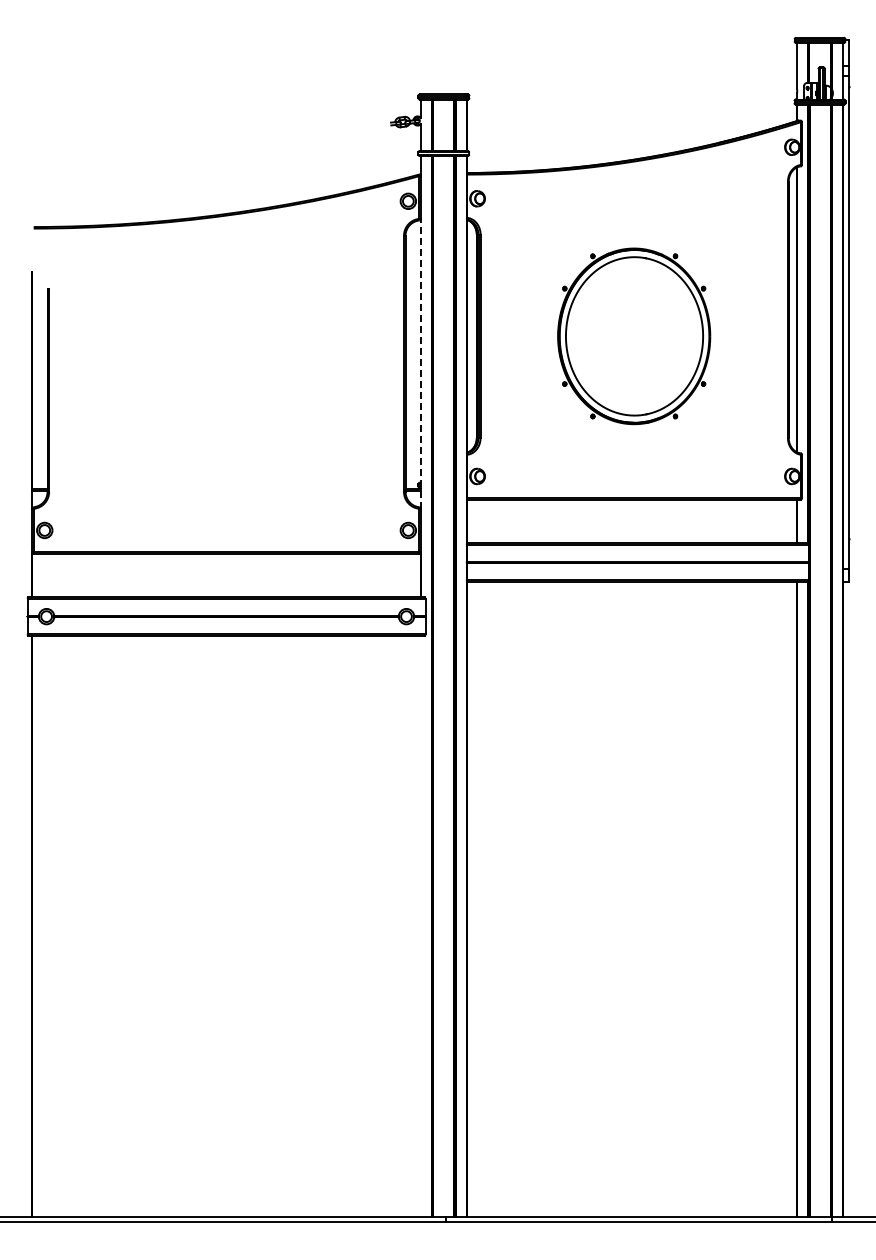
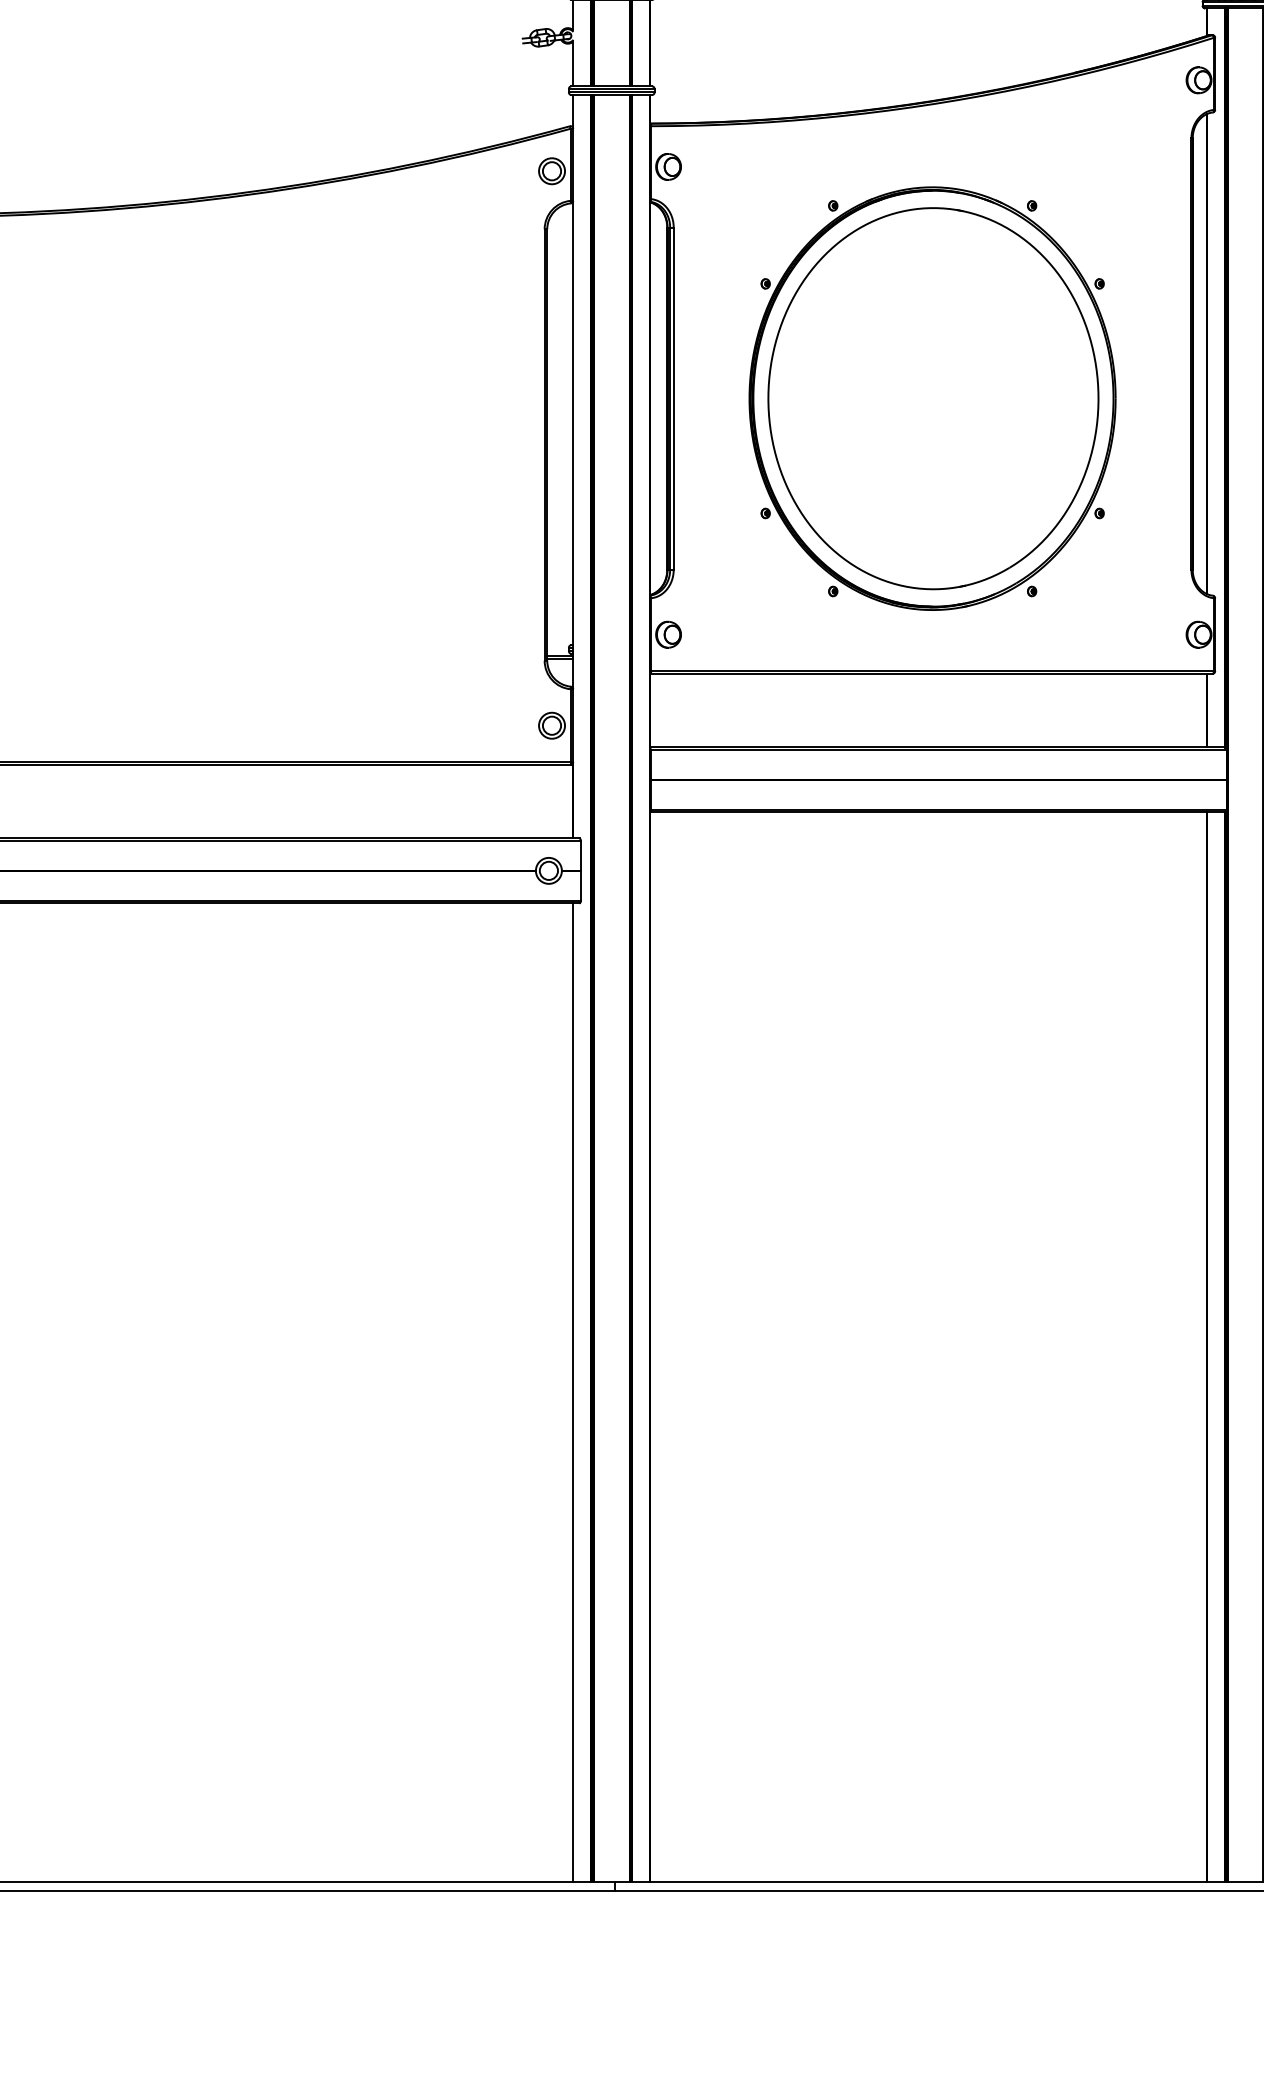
part: (633, 336) -> (931, 398), size x1.43
line: (420, 363) -> (572, 444), dashed -> solid
line: (420, 926) -> (572, 1392), added

